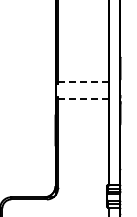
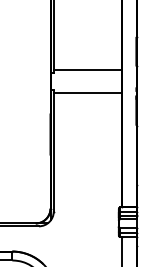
line: (83, 81) -> (87, 69), dashed -> solid
line: (83, 99) -> (87, 93), dashed -> solid

